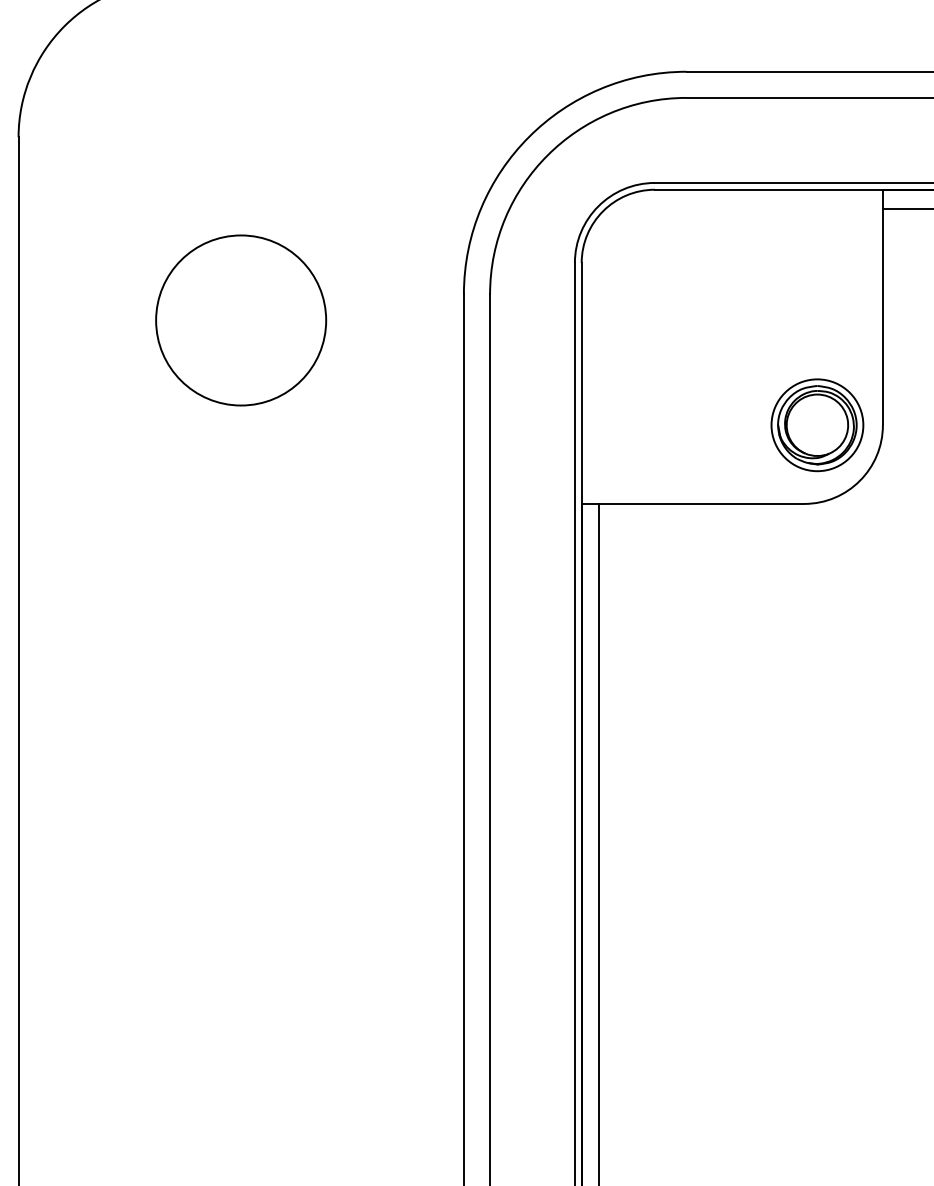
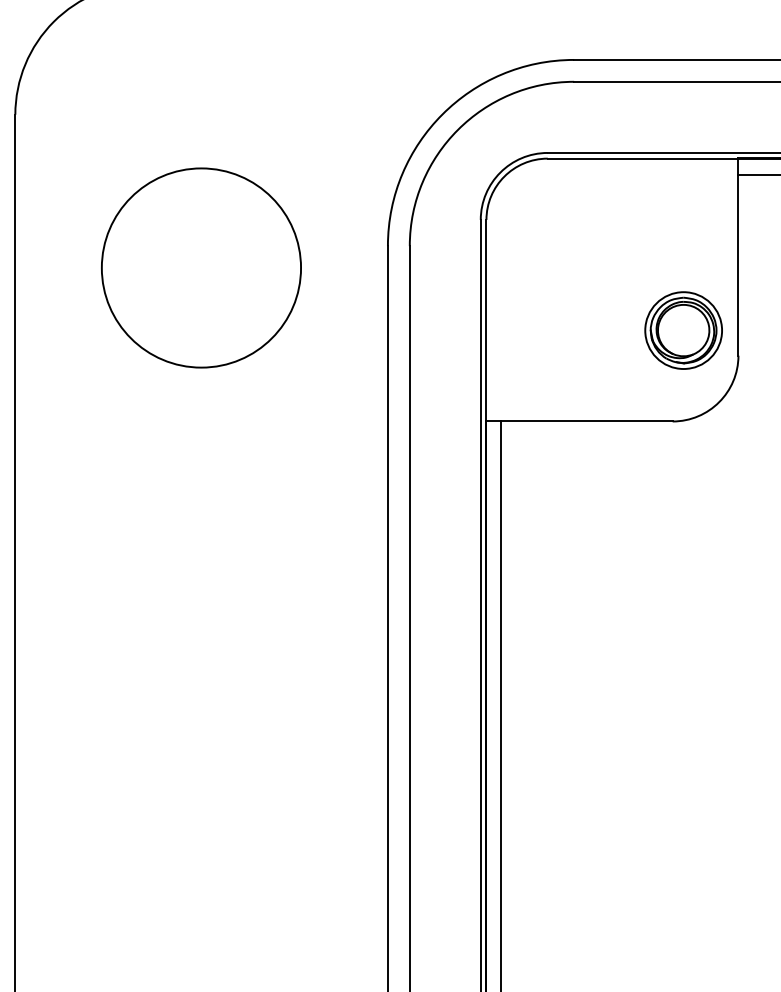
circle: (241, 320) -> (201, 268), size x1.4
part: (817, 425) -> (683, 330), moved

